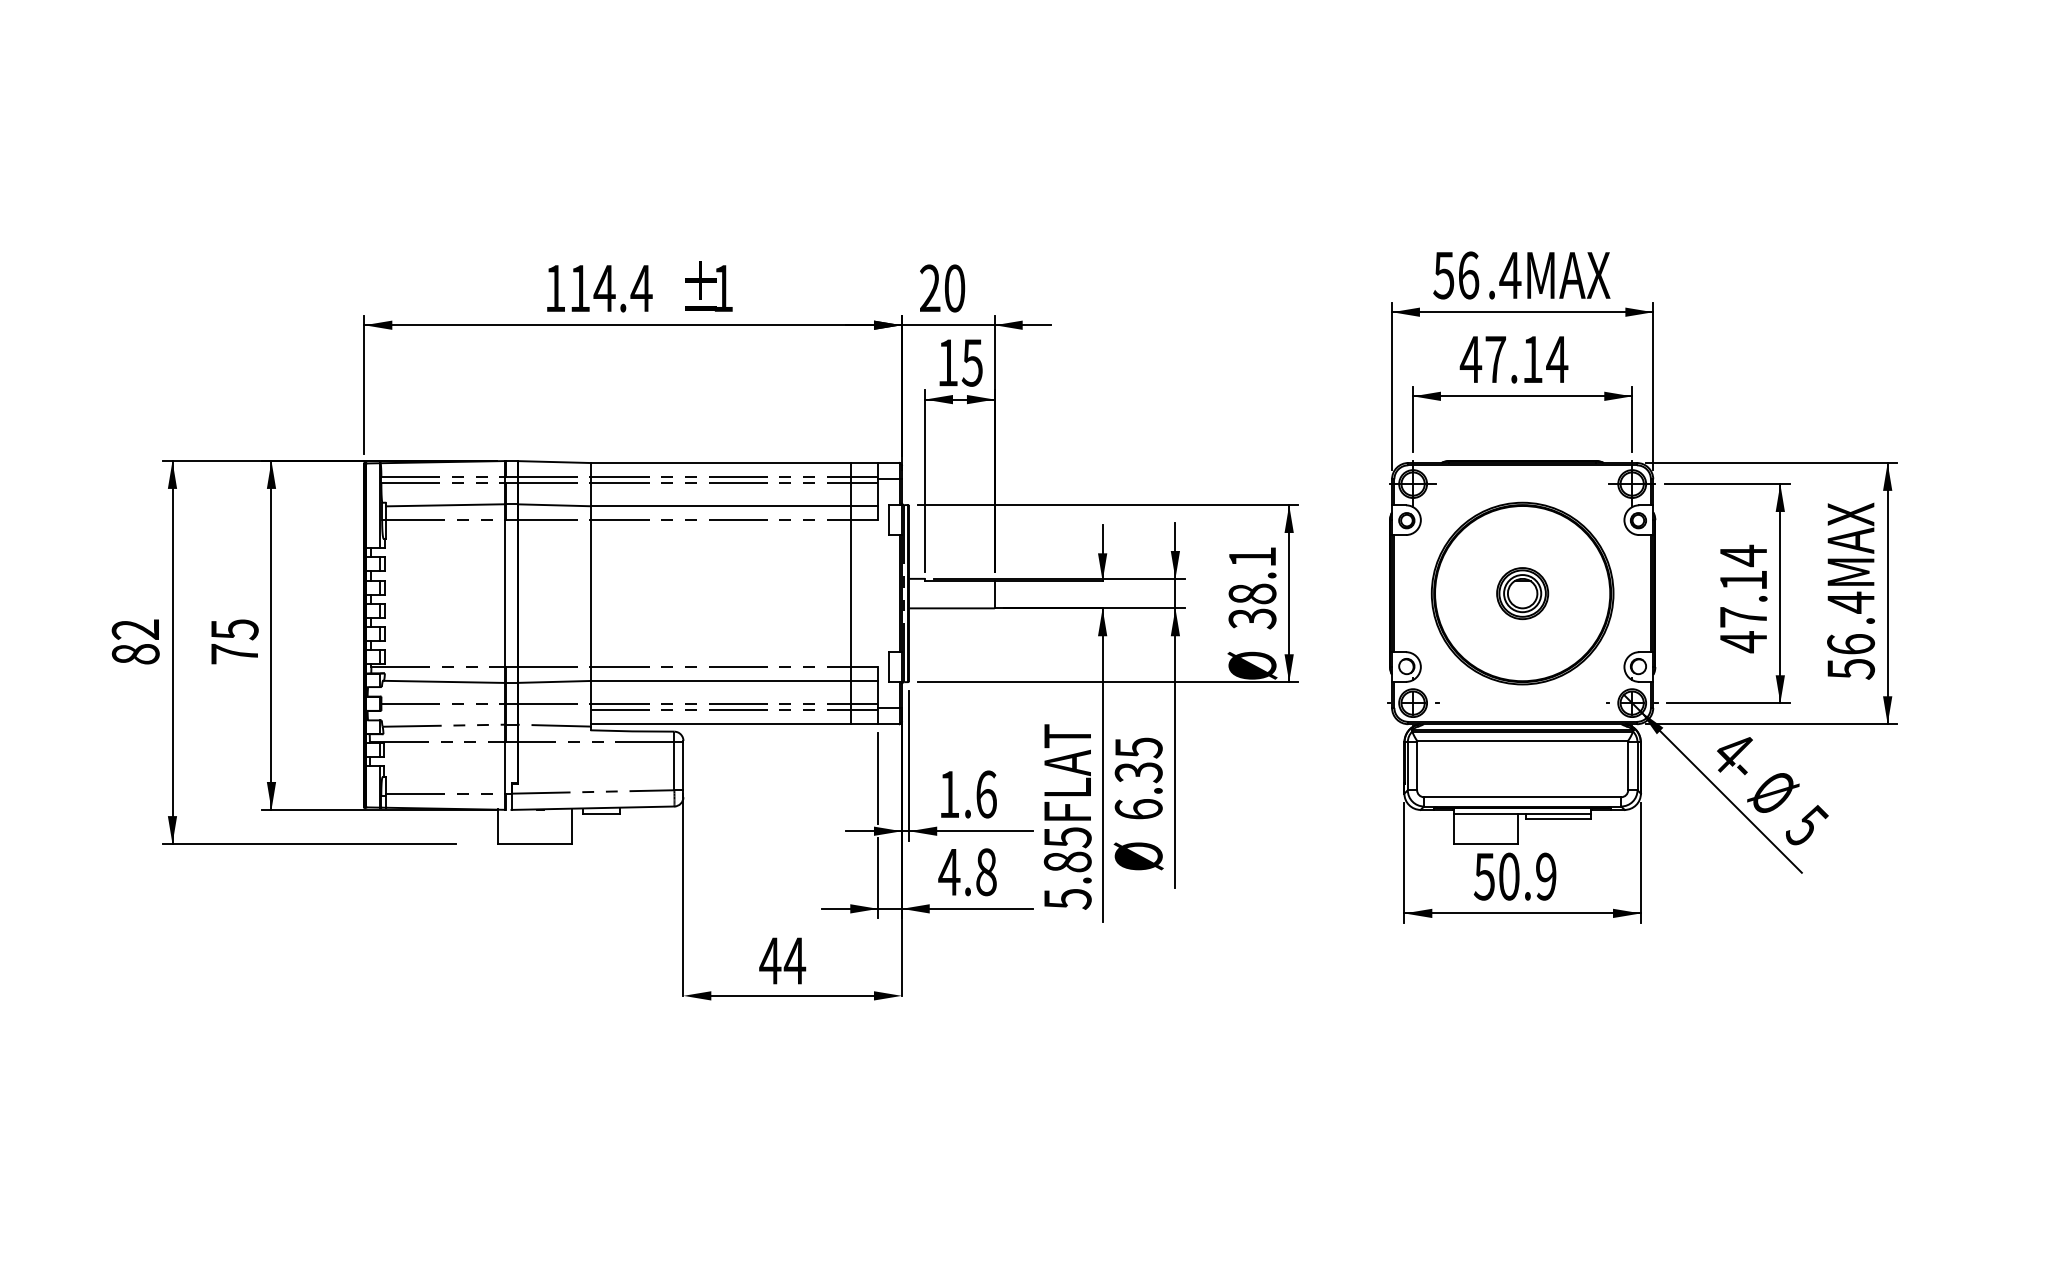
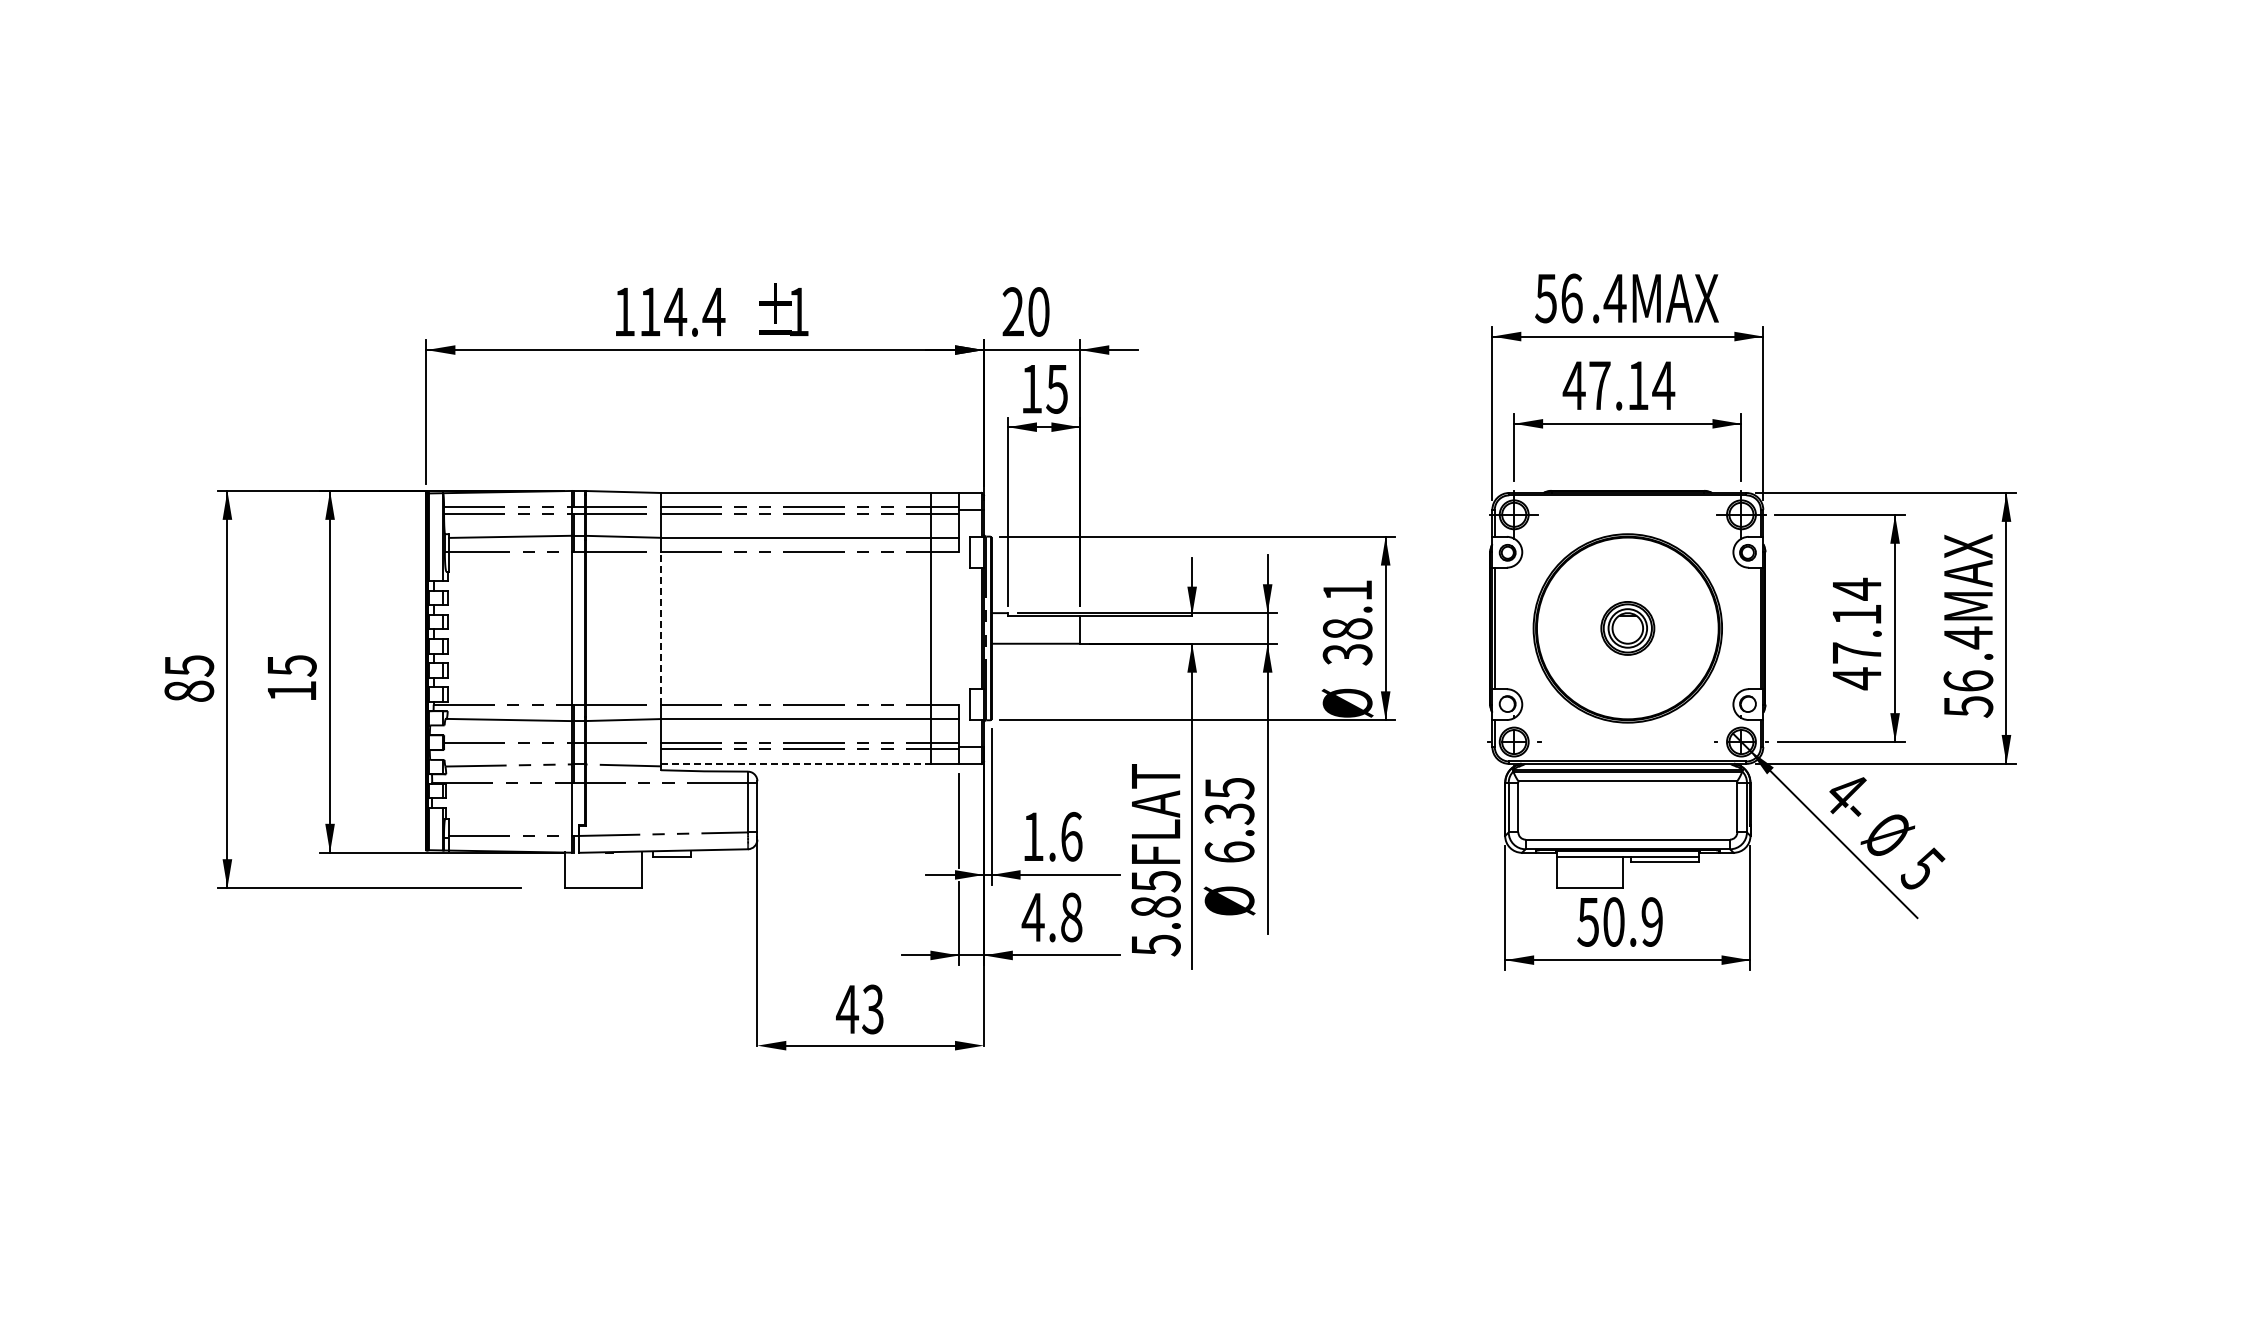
line: (590, 592) -> (660, 627), solid -> dashed
text: (135, 630) -> (189, 666), 82 -> 85
text: (235, 653) -> (292, 690), 75 -> 15
line: (720, 723) -> (795, 763), solid -> dashed
text: (794, 960) -> (872, 1009), 44 -> 43

